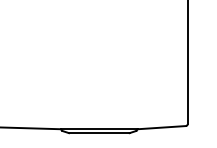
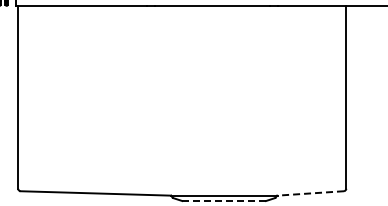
line: (161, 127) -> (310, 193), solid -> dashed
line: (99, 133) -> (224, 201), solid -> dashed

